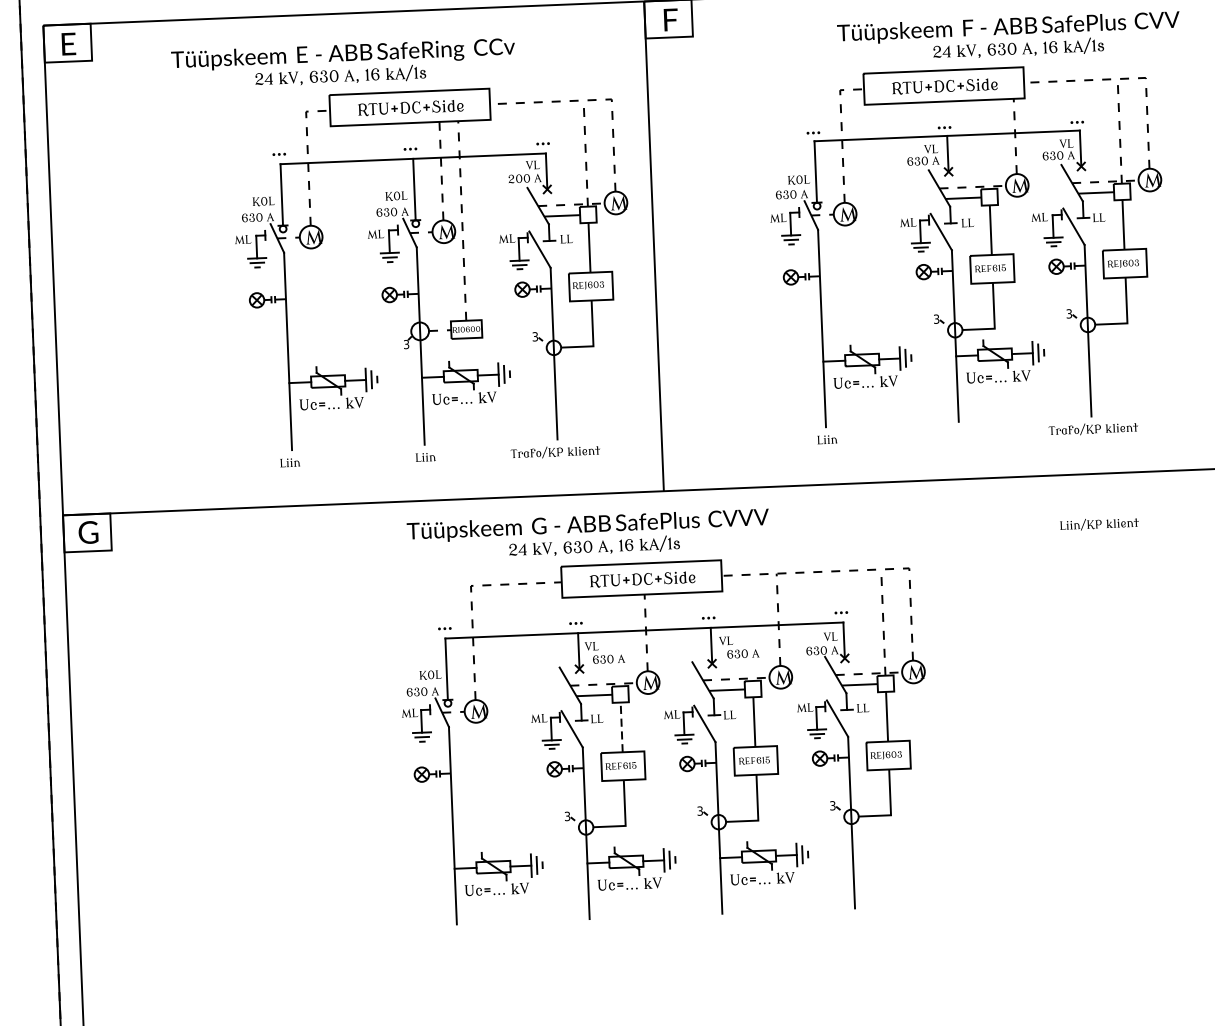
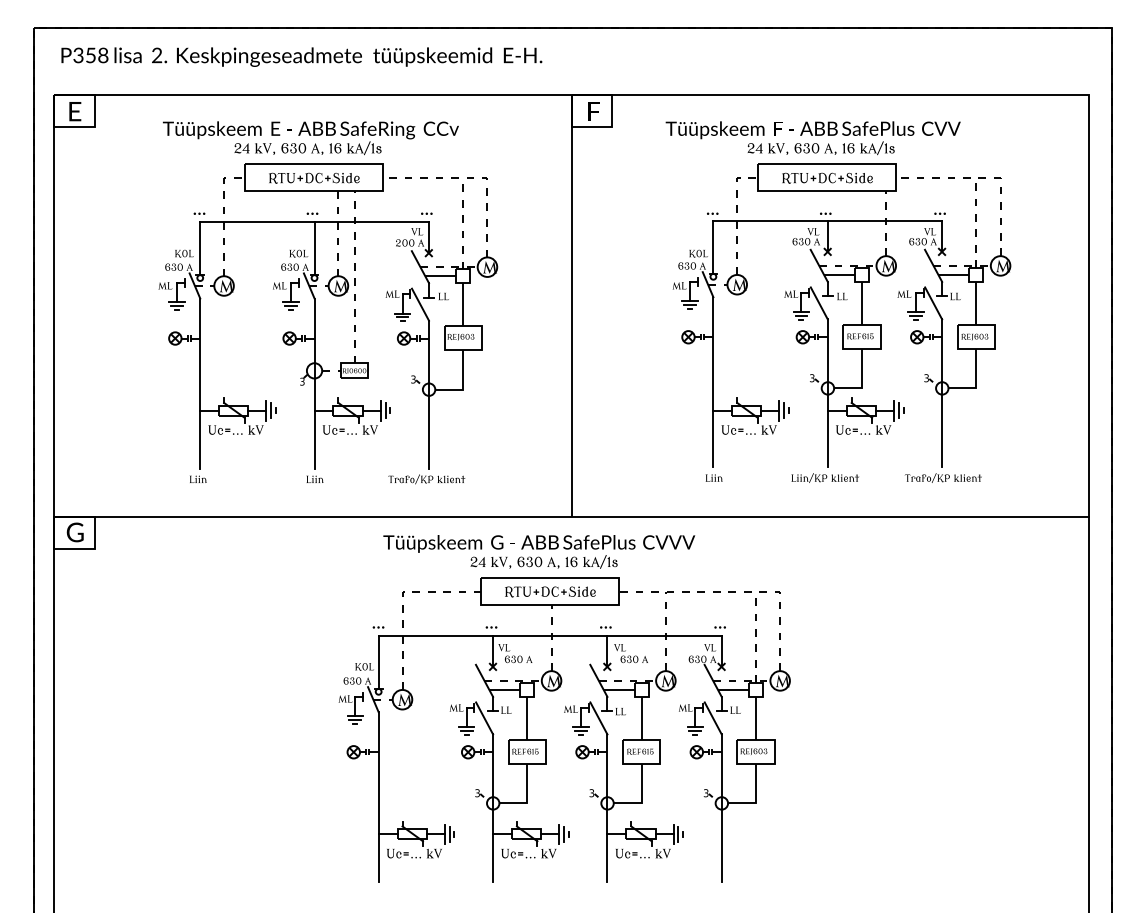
text: (1008, 37) -> (812, 138), moved
part: (419, 276) -> (315, 323), moved
text: (1098, 523) -> (824, 477), moved
text: (588, 534) -> (539, 551), moved
line: (621, 727) -> (527, 718), dashed -> solid

